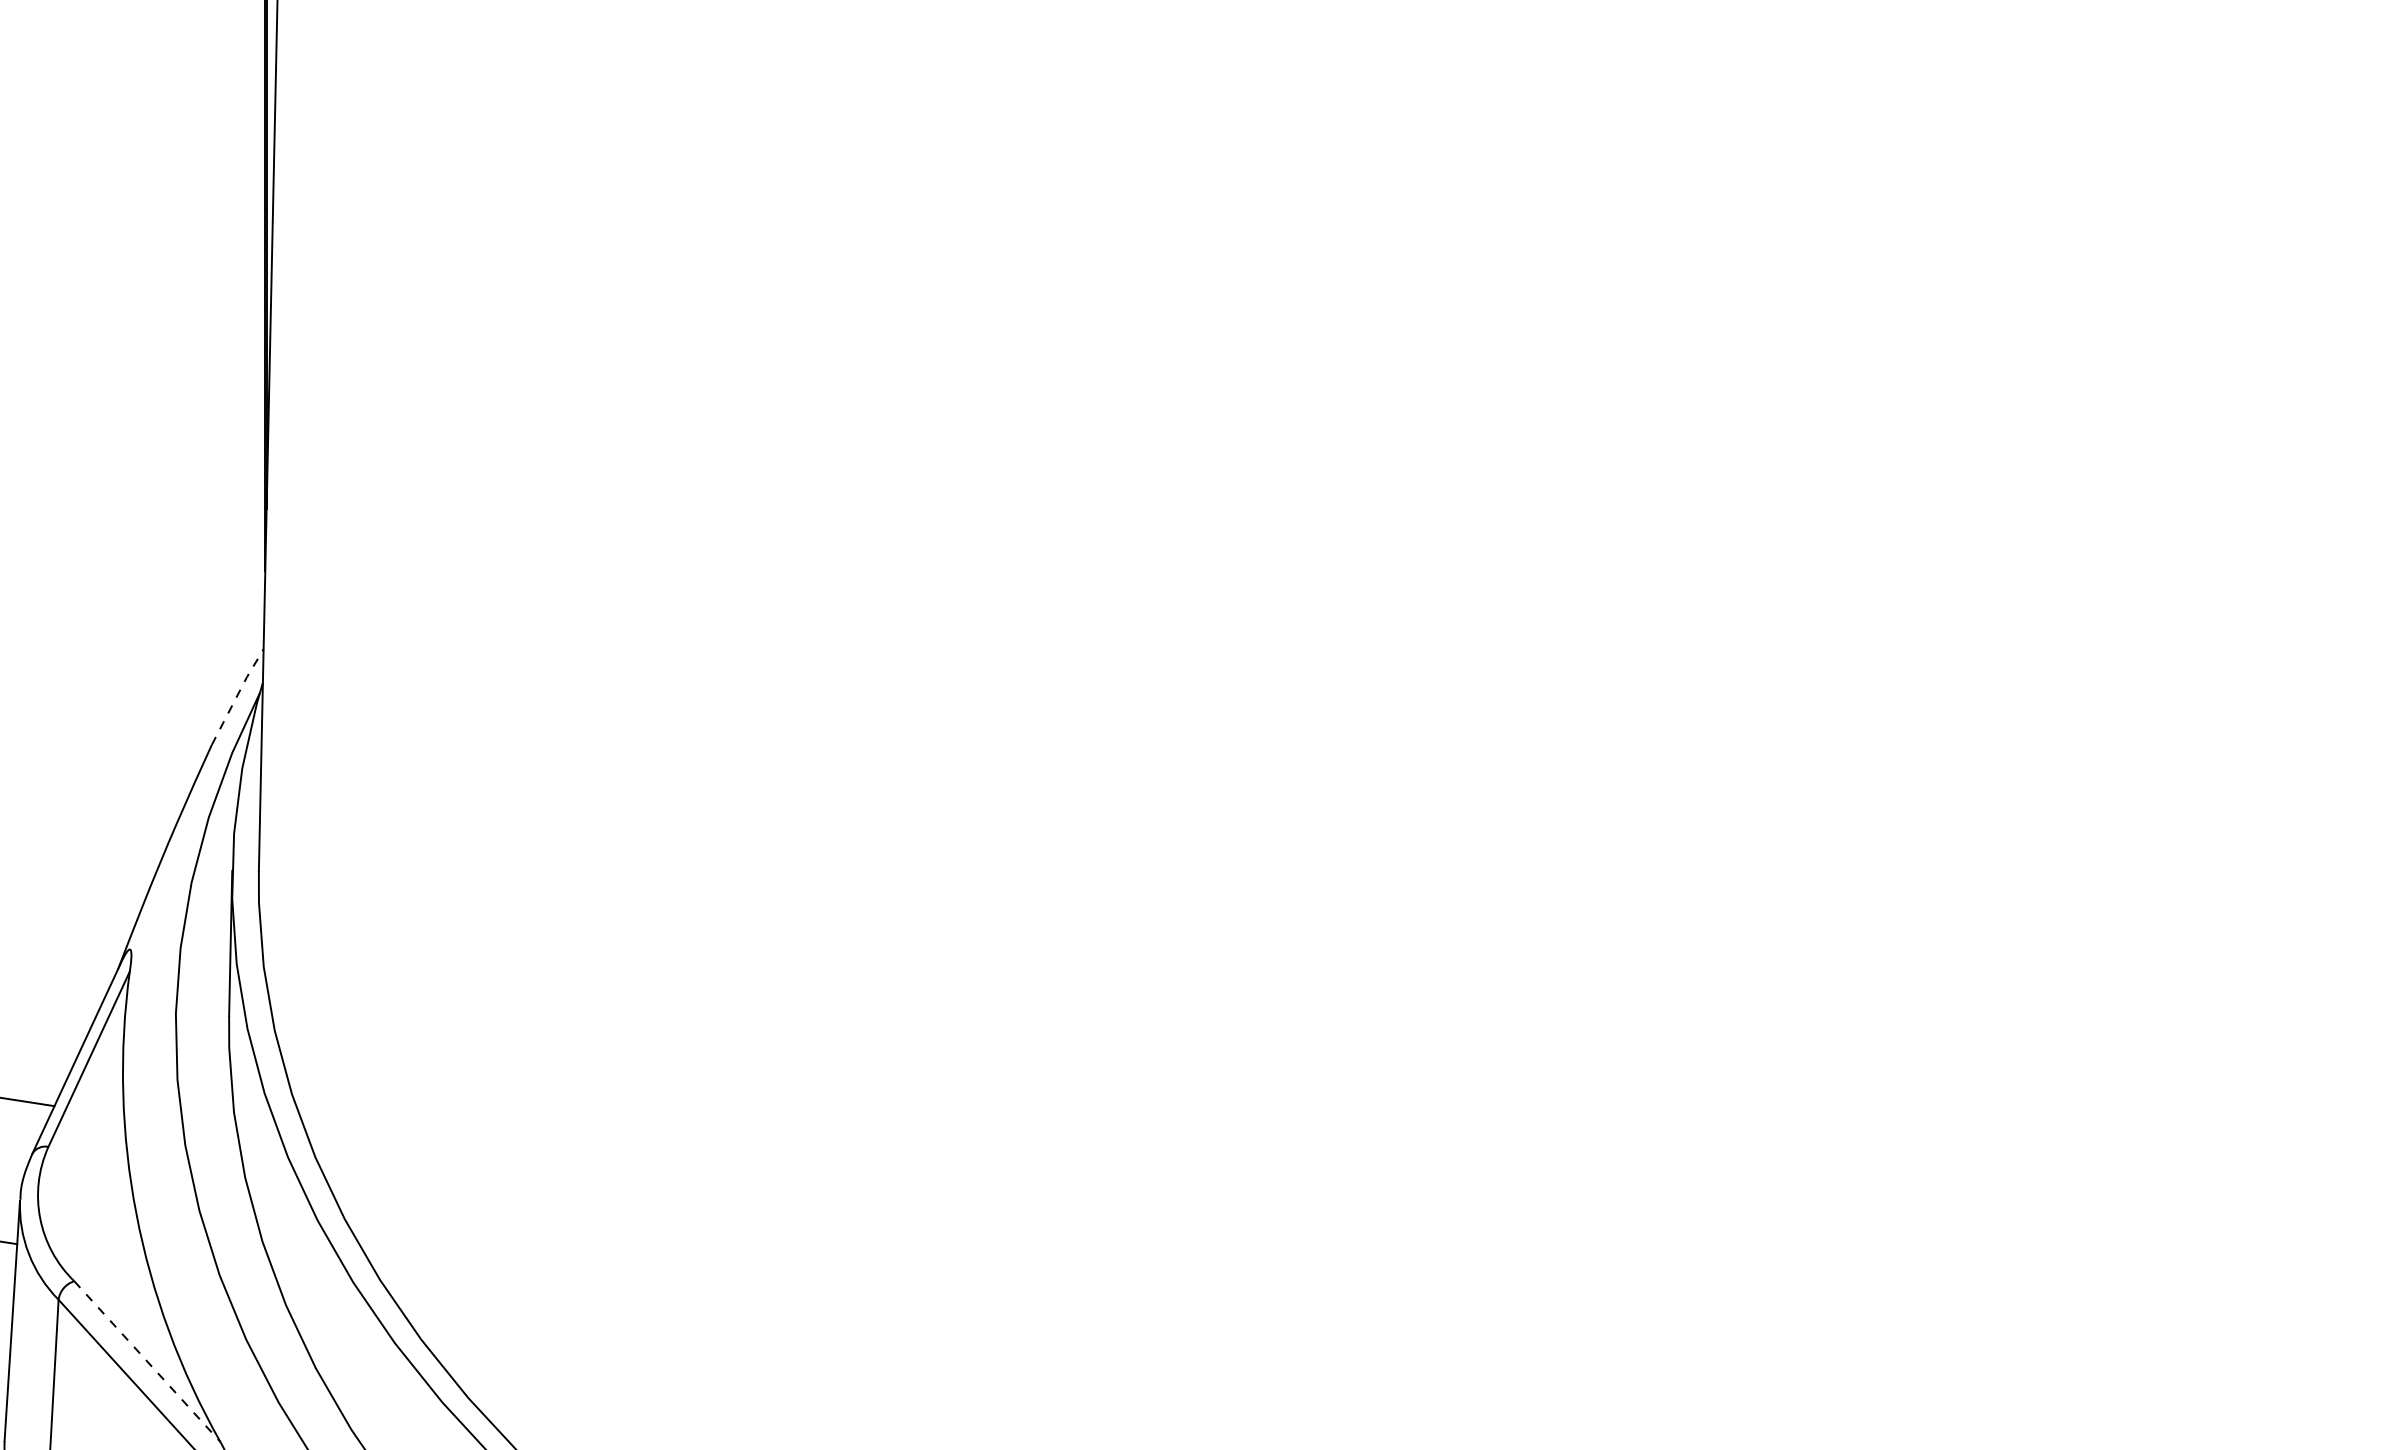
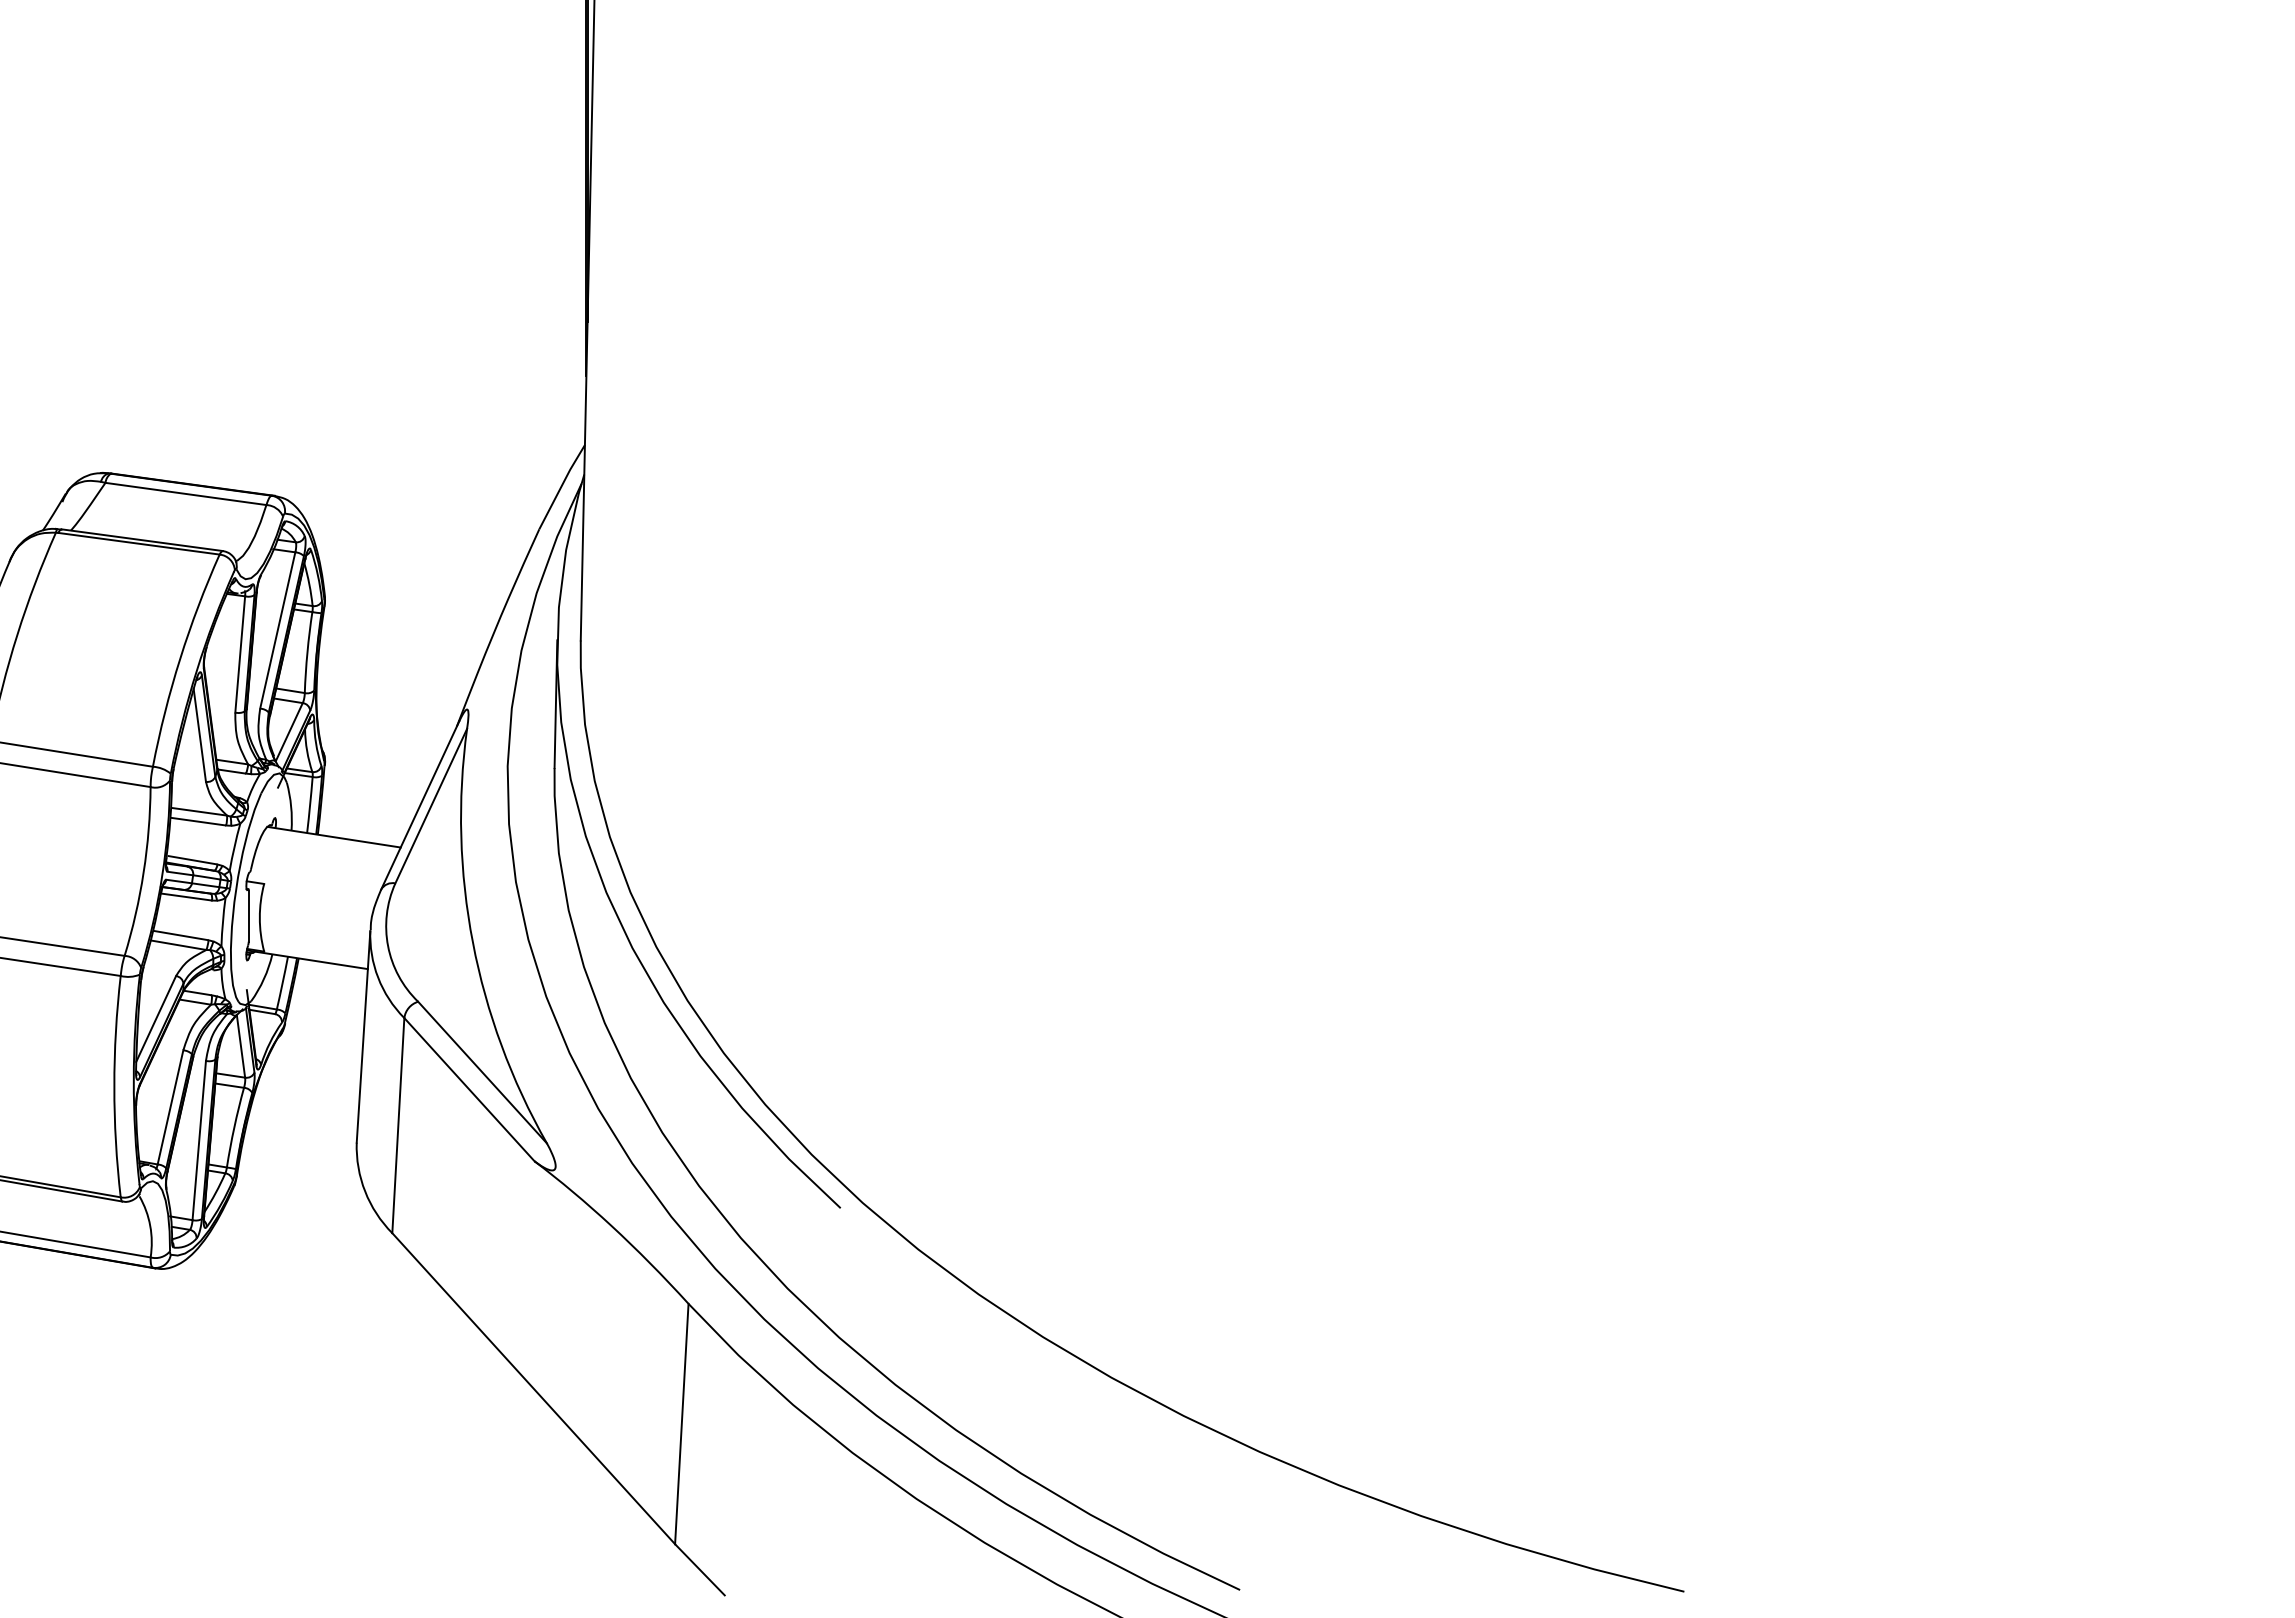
line: (237, 696) -> (561, 486), dashed -> solid
line: (147, 1361) -> (482, 1072), dashed -> solid

